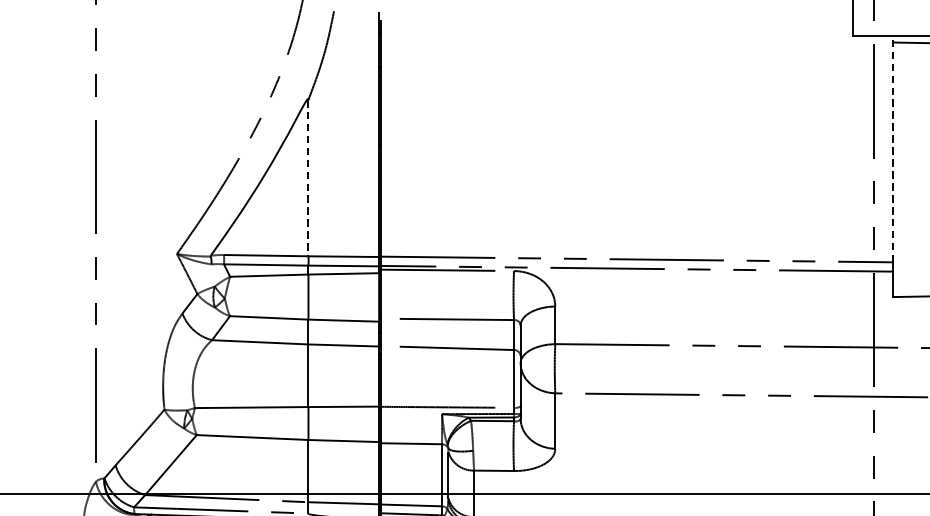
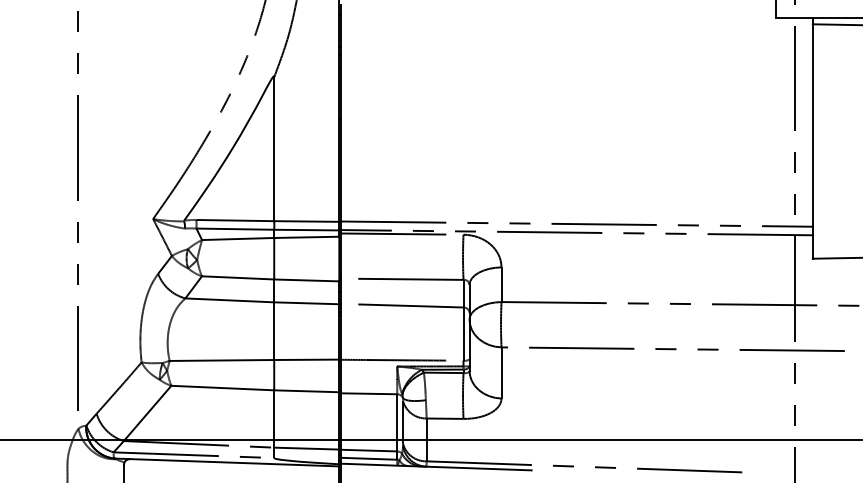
line: (892, 149) -> (812, 122), dashed -> solid
line: (308, 178) -> (274, 149), dashed -> solid

